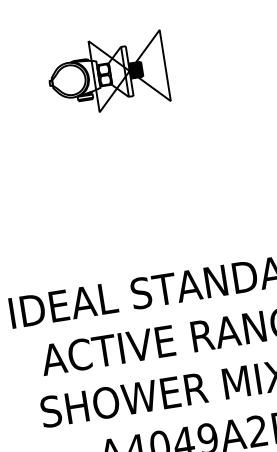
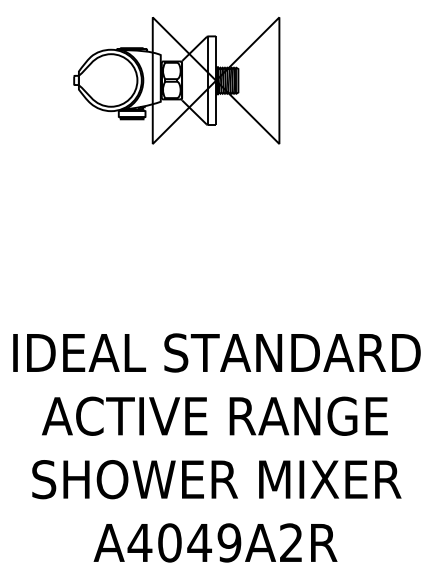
part: (107, 74) -> (176, 80), size x1.43

